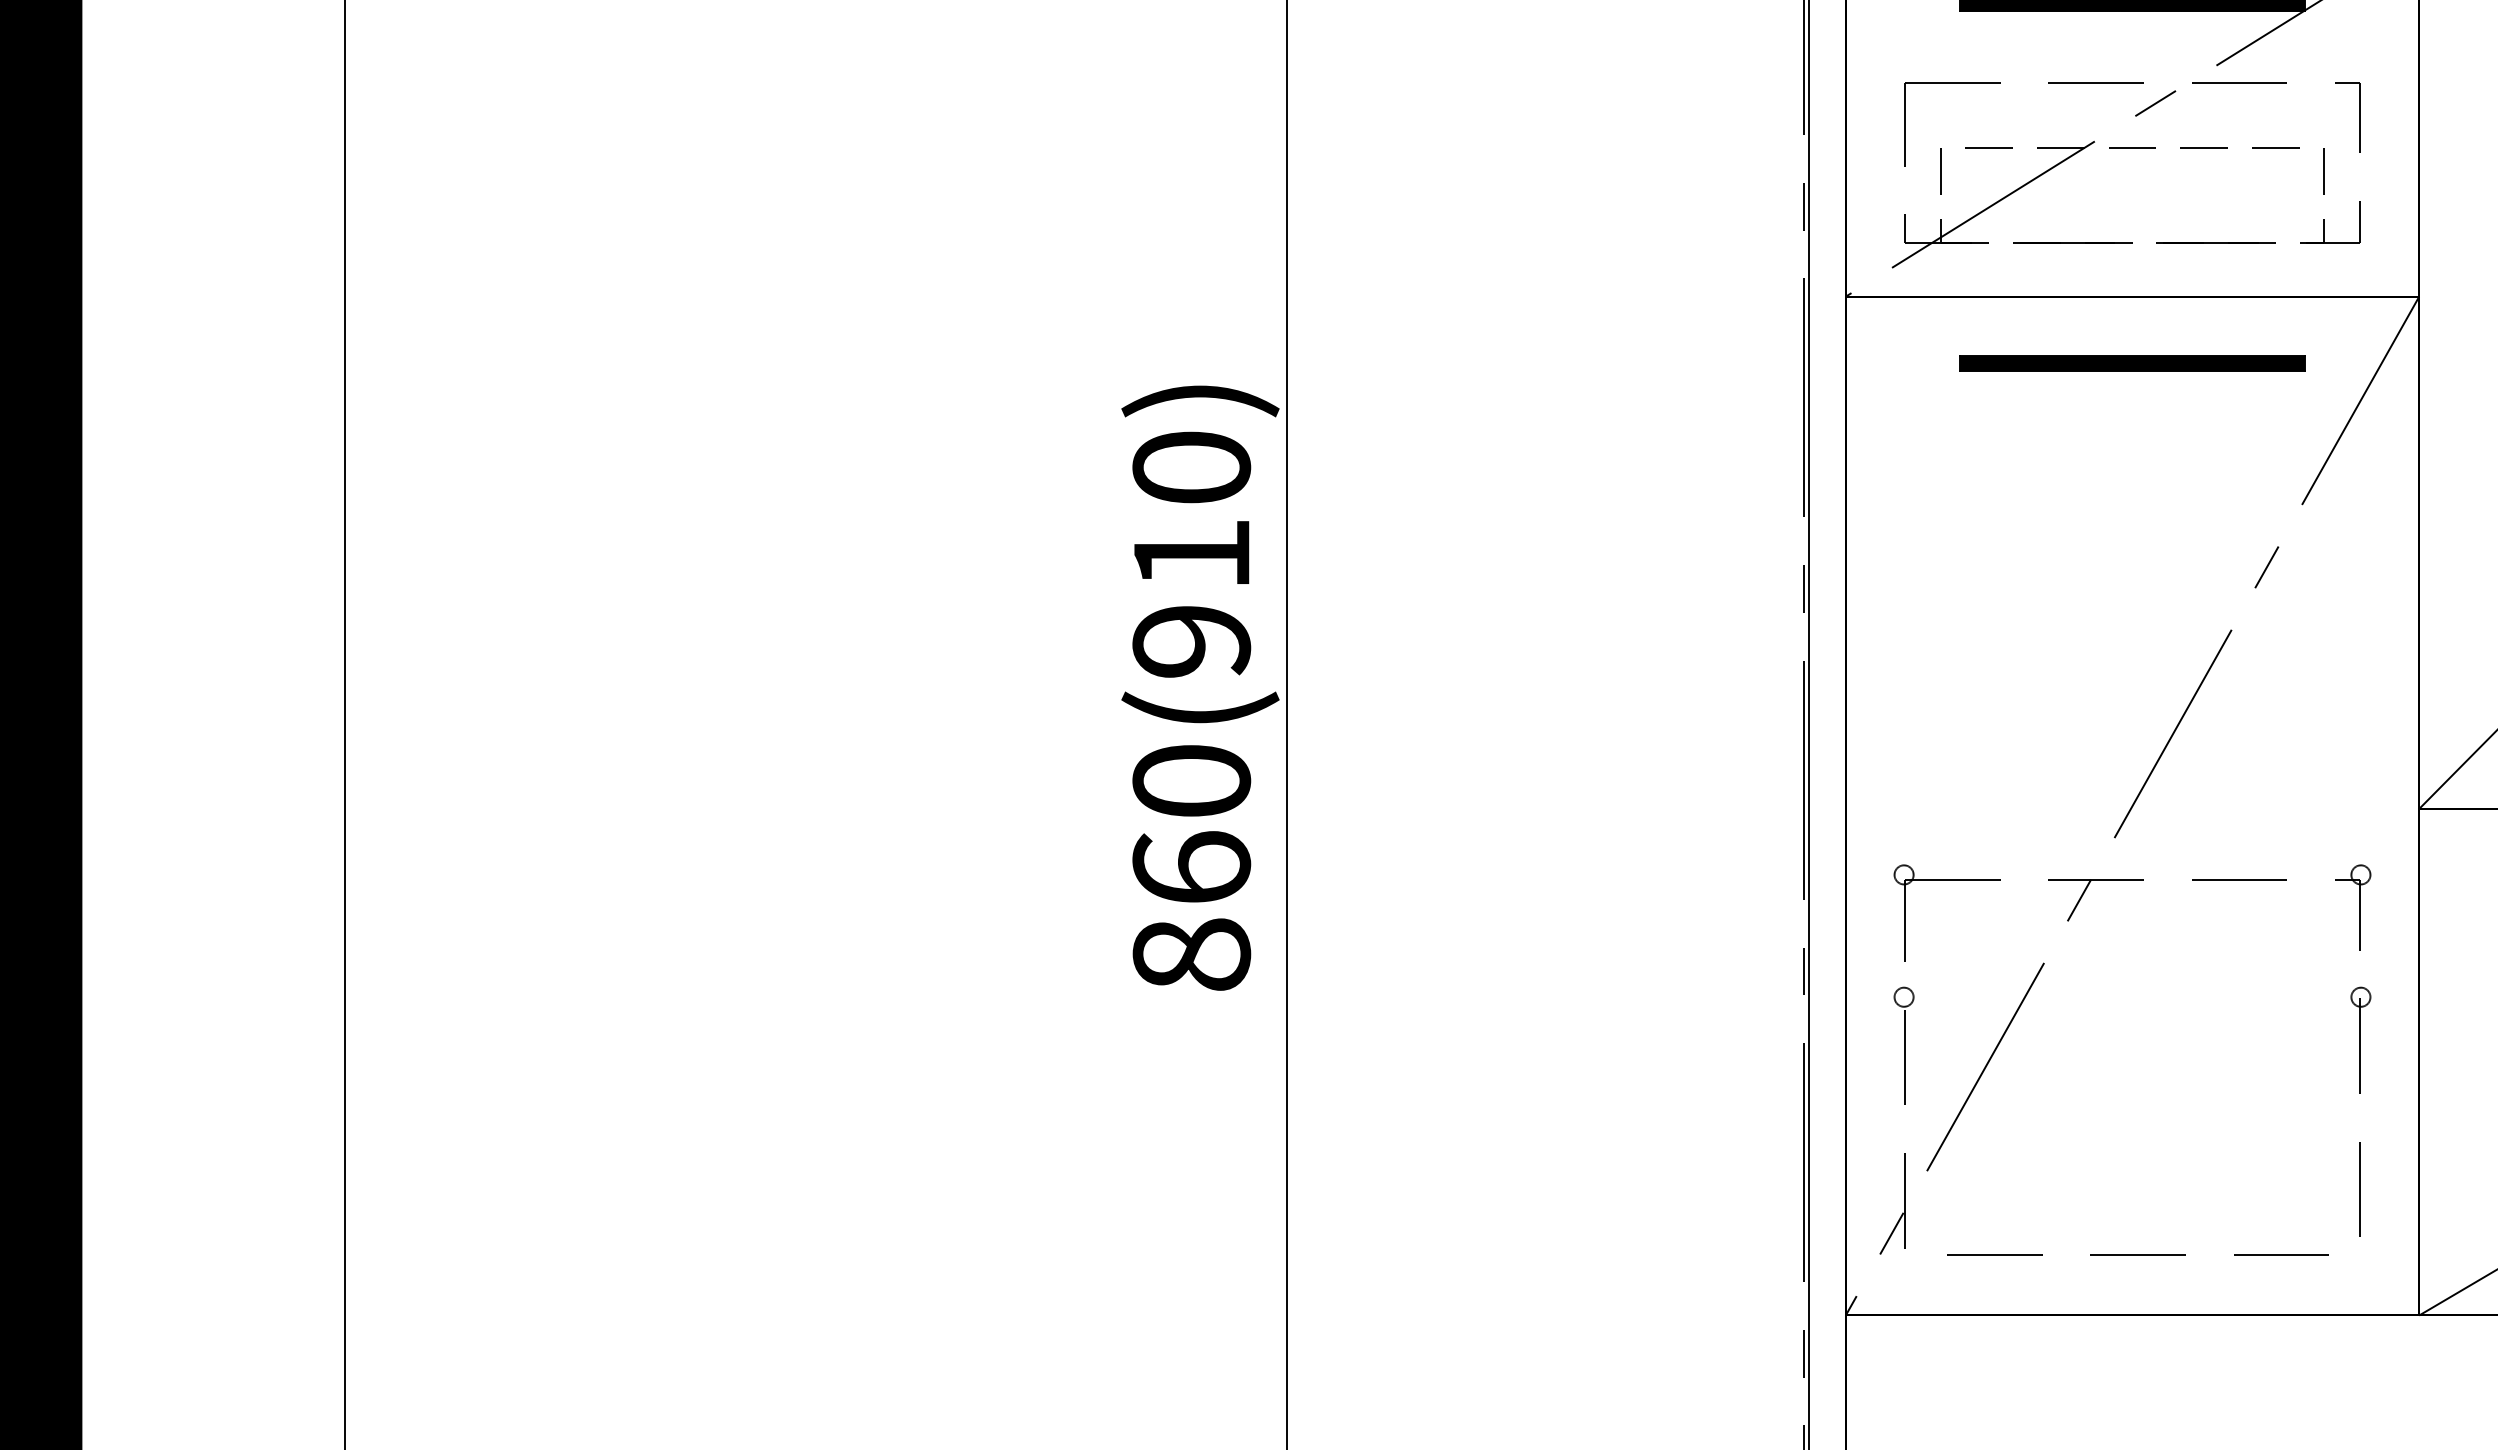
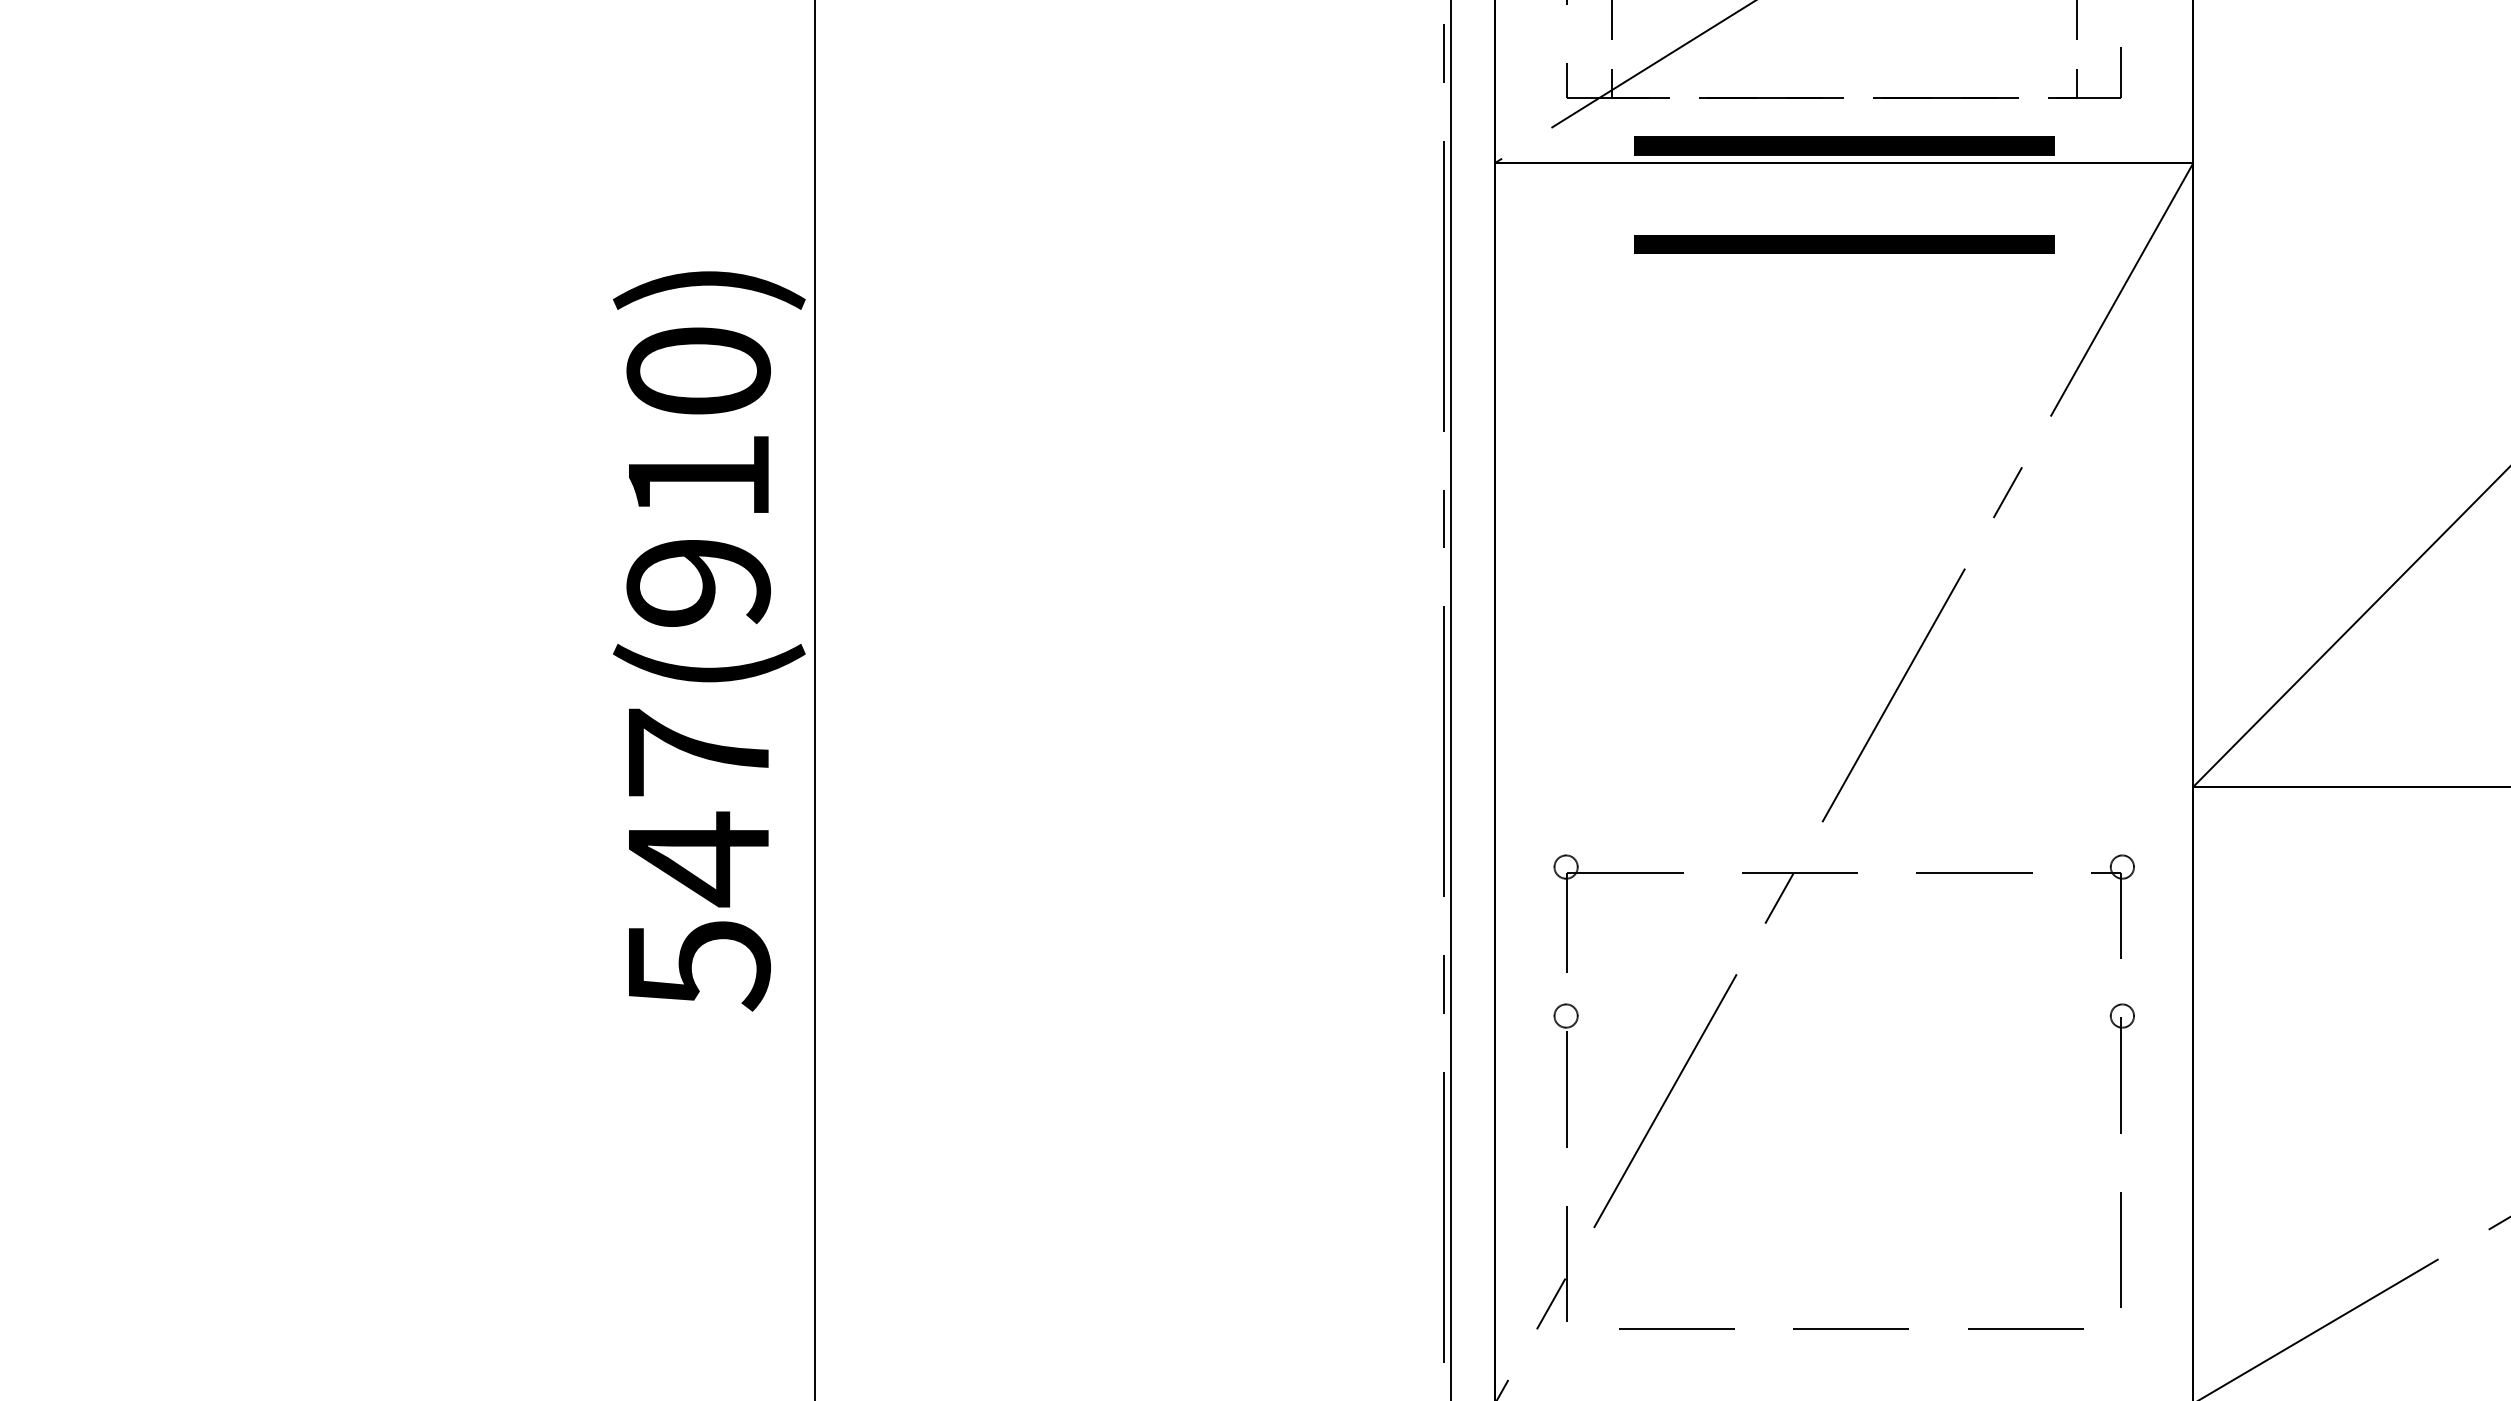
part: (2132, 282) -> (1844, 145), added
text: (1191, 869) -> (698, 860), 860(910) -> 547(910)

